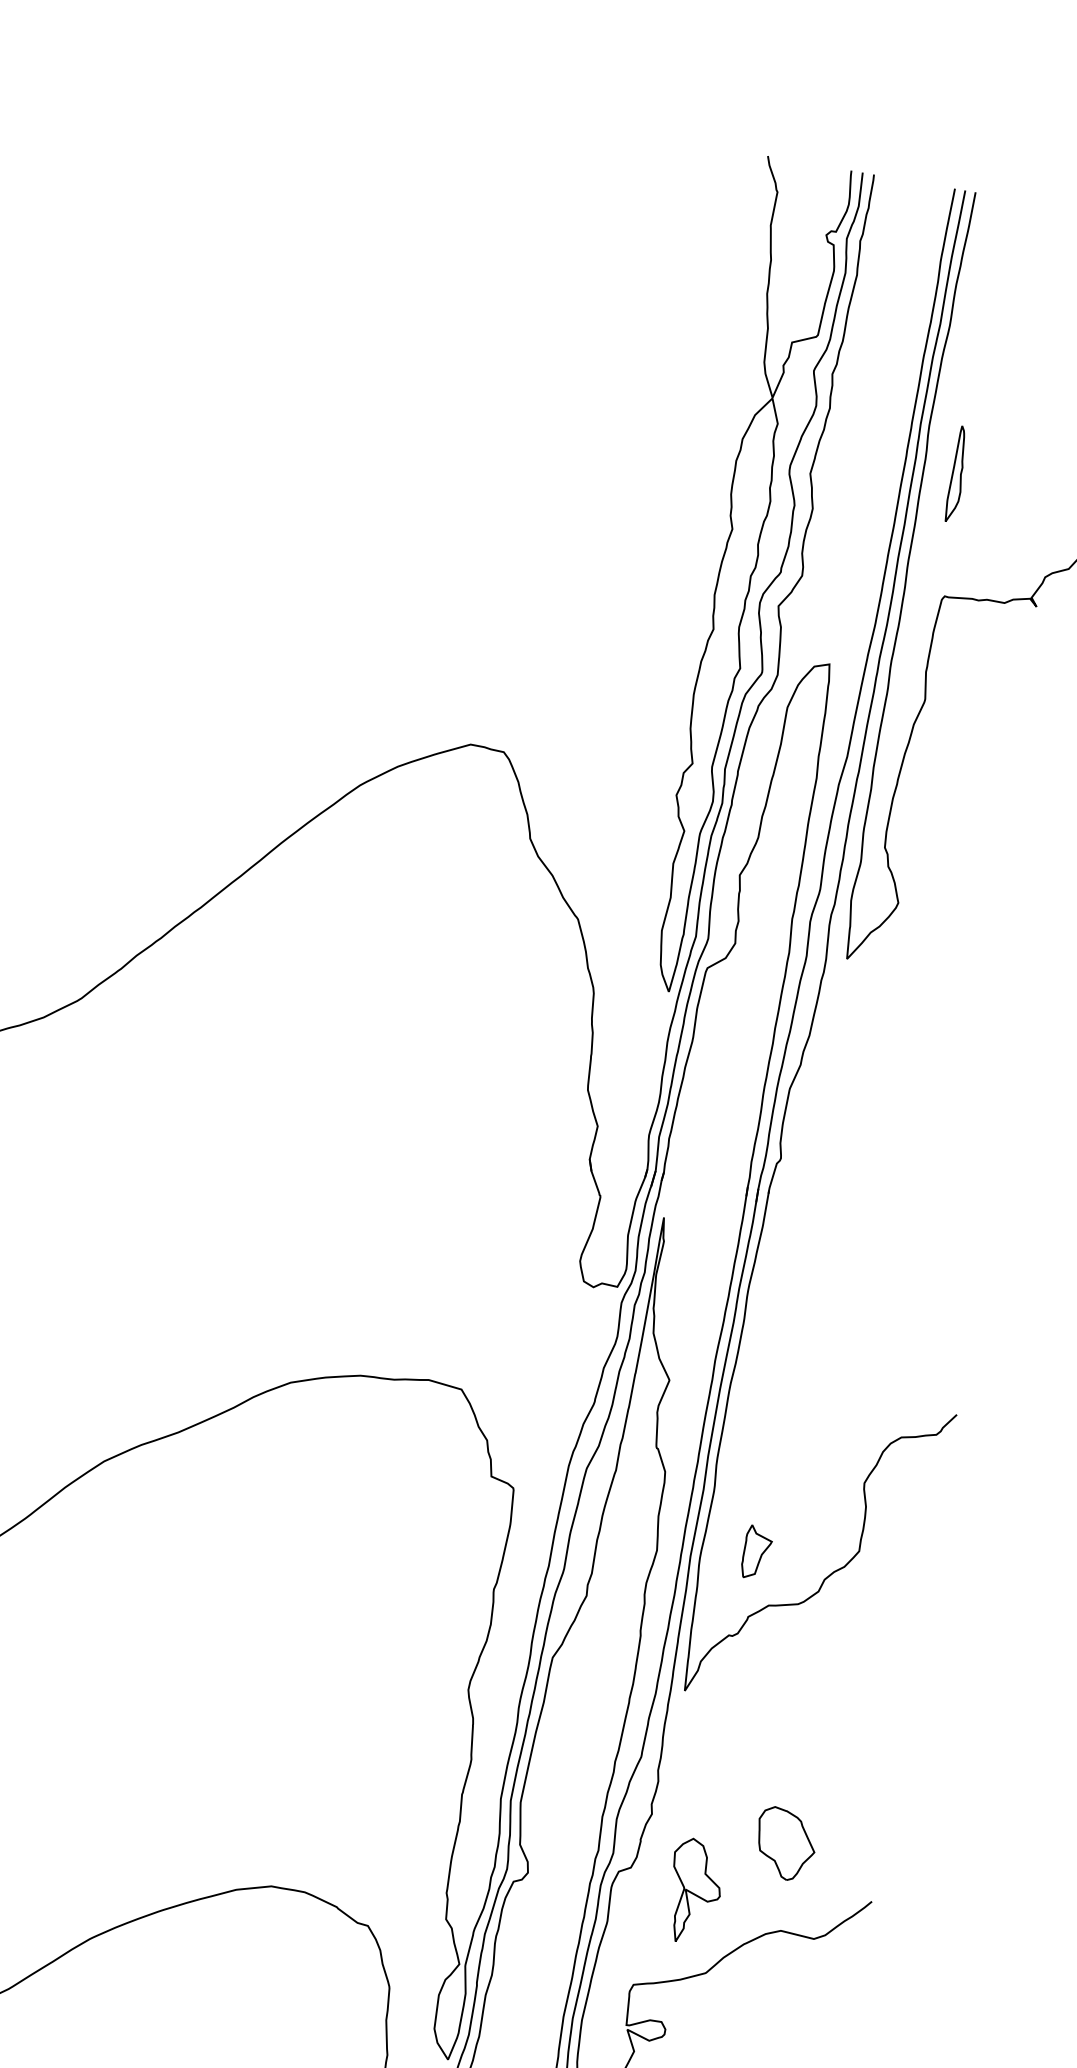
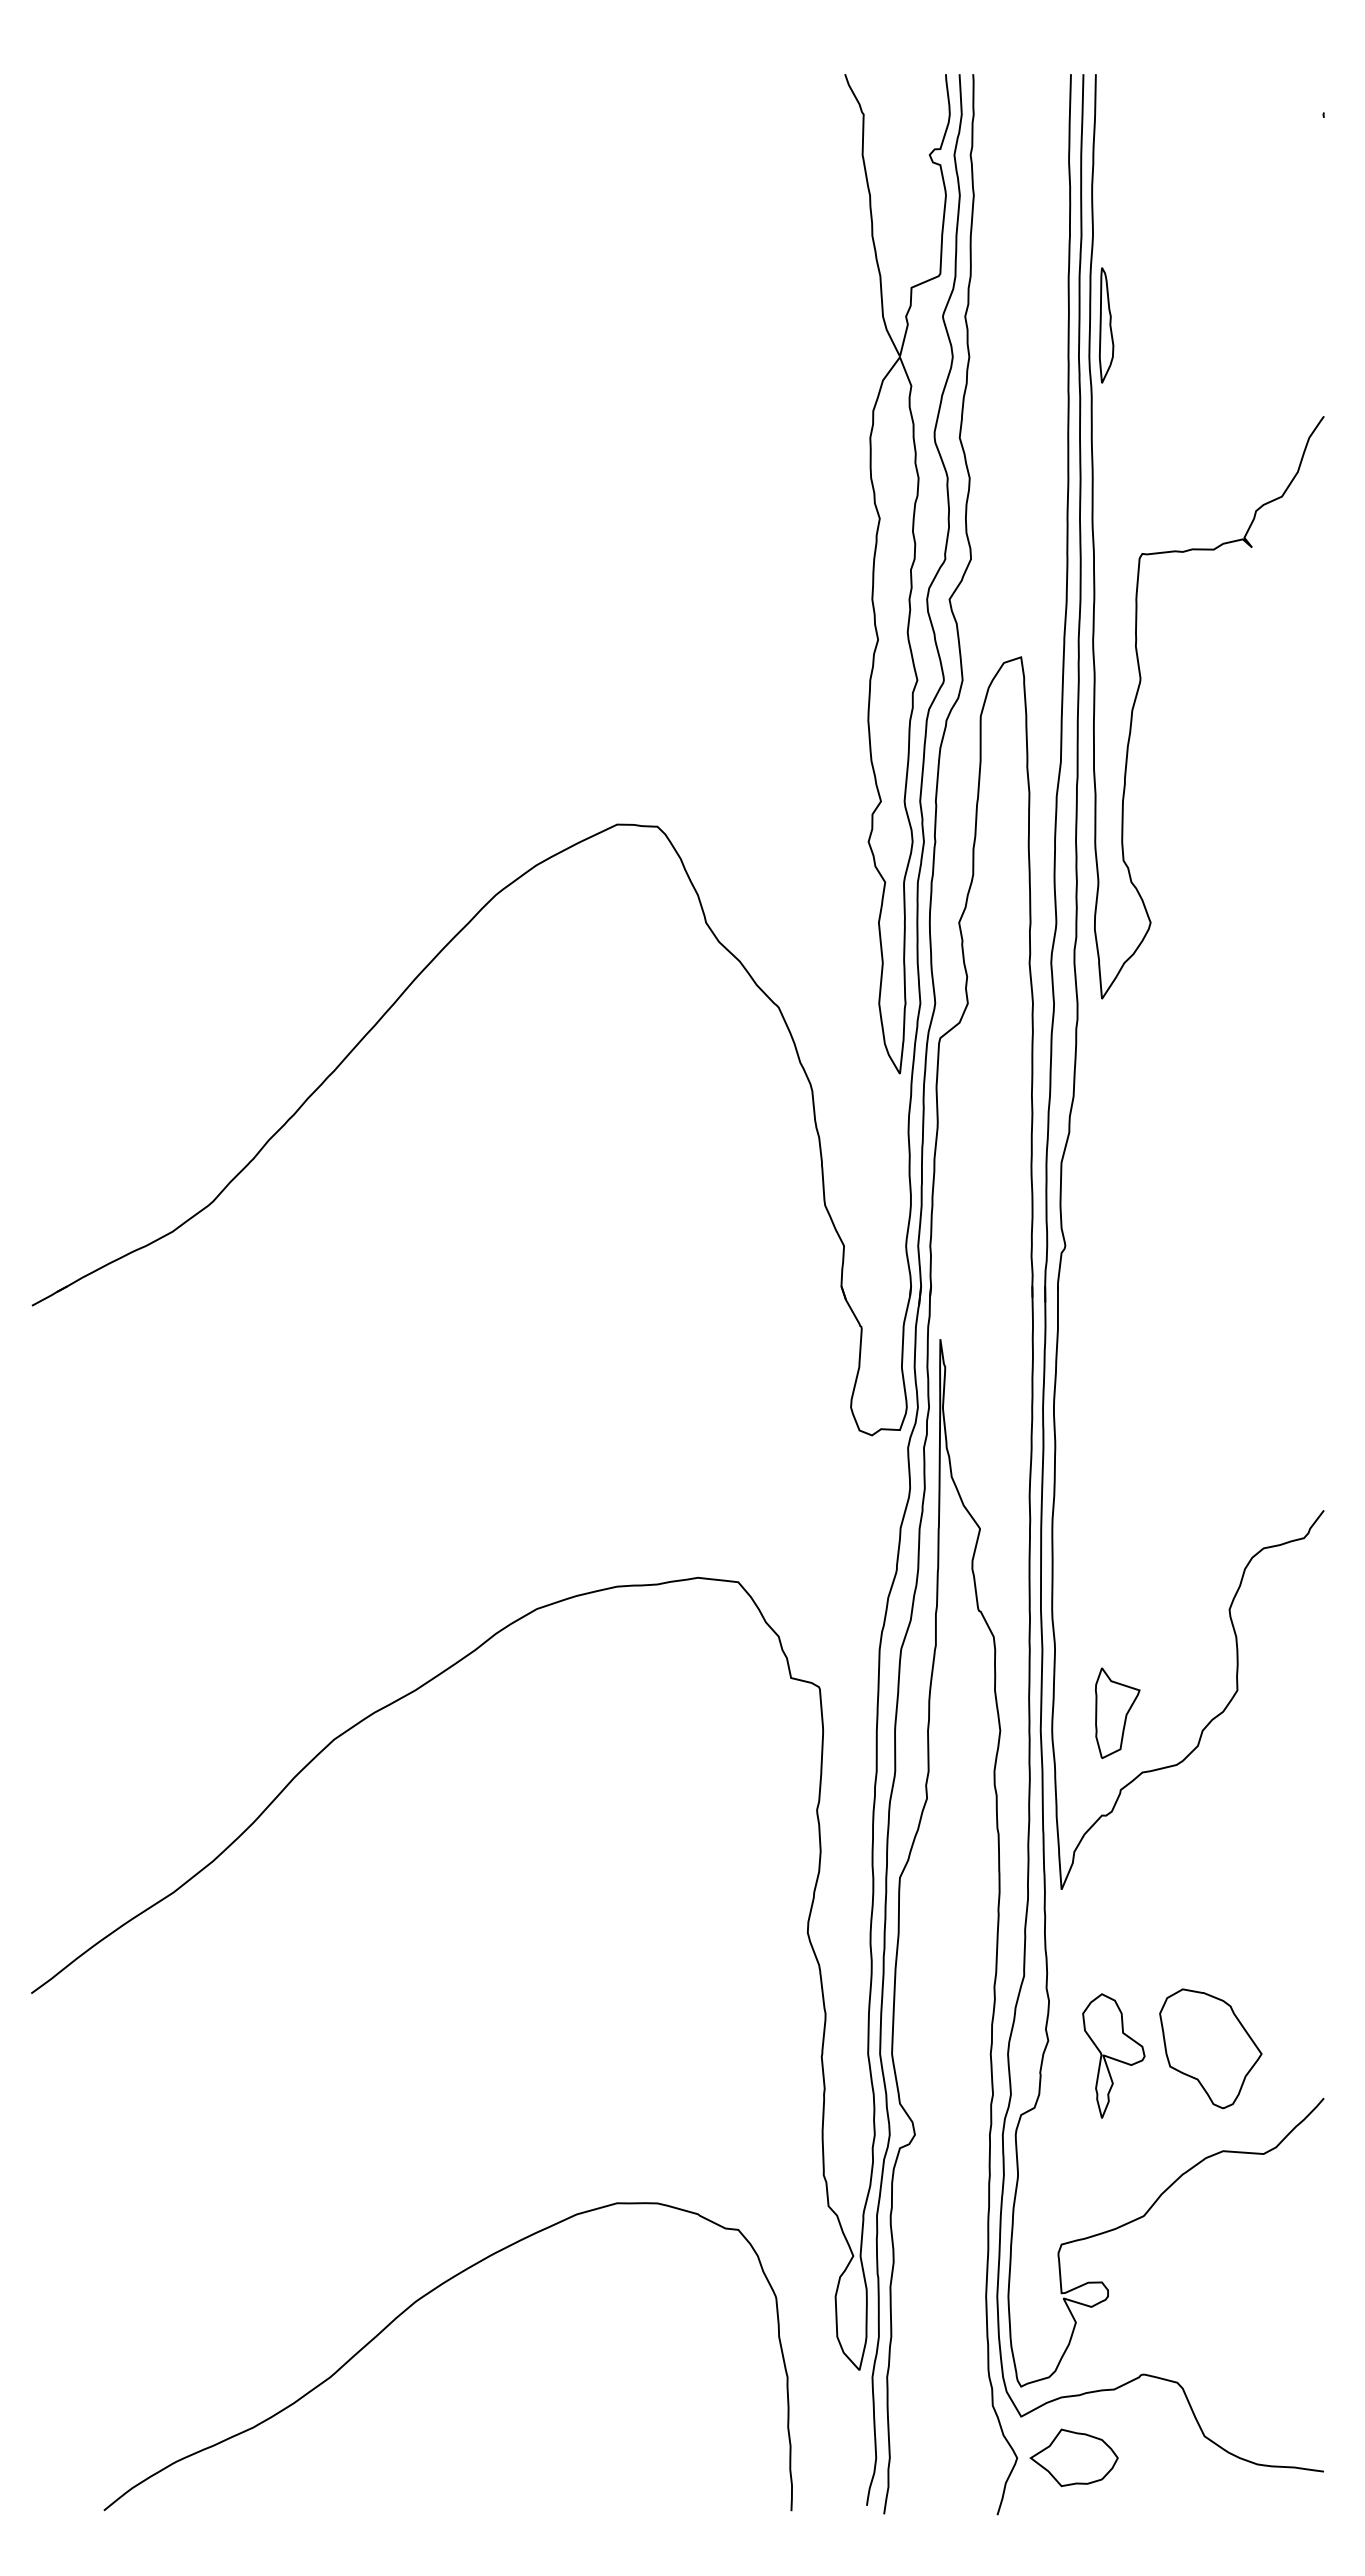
part: (957, 474) -> (1106, 325), moved
part: (756, 1552) -> (1117, 1712), size x1.43
part: (785, 1843) -> (1210, 2048), size x1.43
part: (694, 1891) -> (1113, 2055), moved

